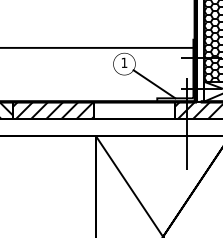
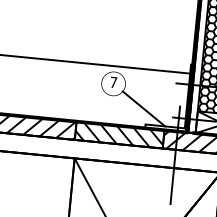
text: (124, 62) -> (113, 82), 1 -> 7
hatch: (134, 109) -> (119, 134), added

